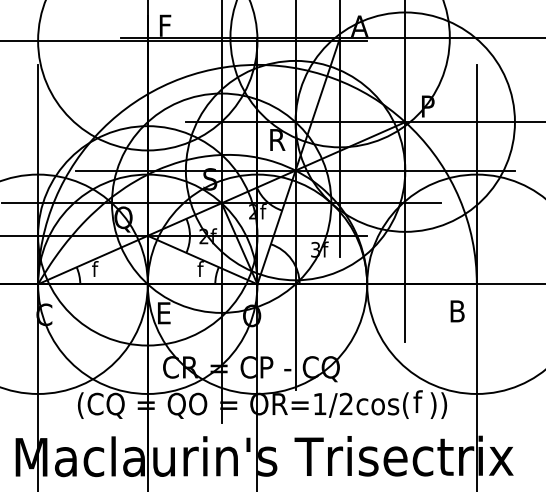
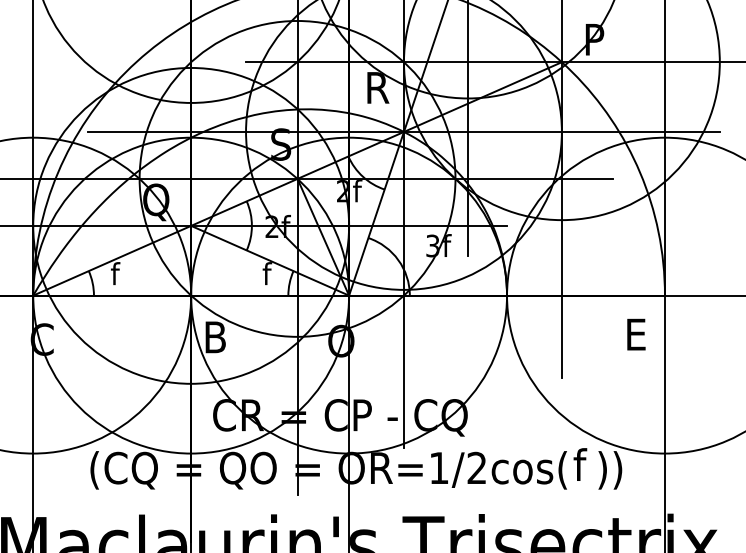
text: (461, 311) -> (642, 334), B -> E
text: (168, 313) -> (220, 337), E -> B

